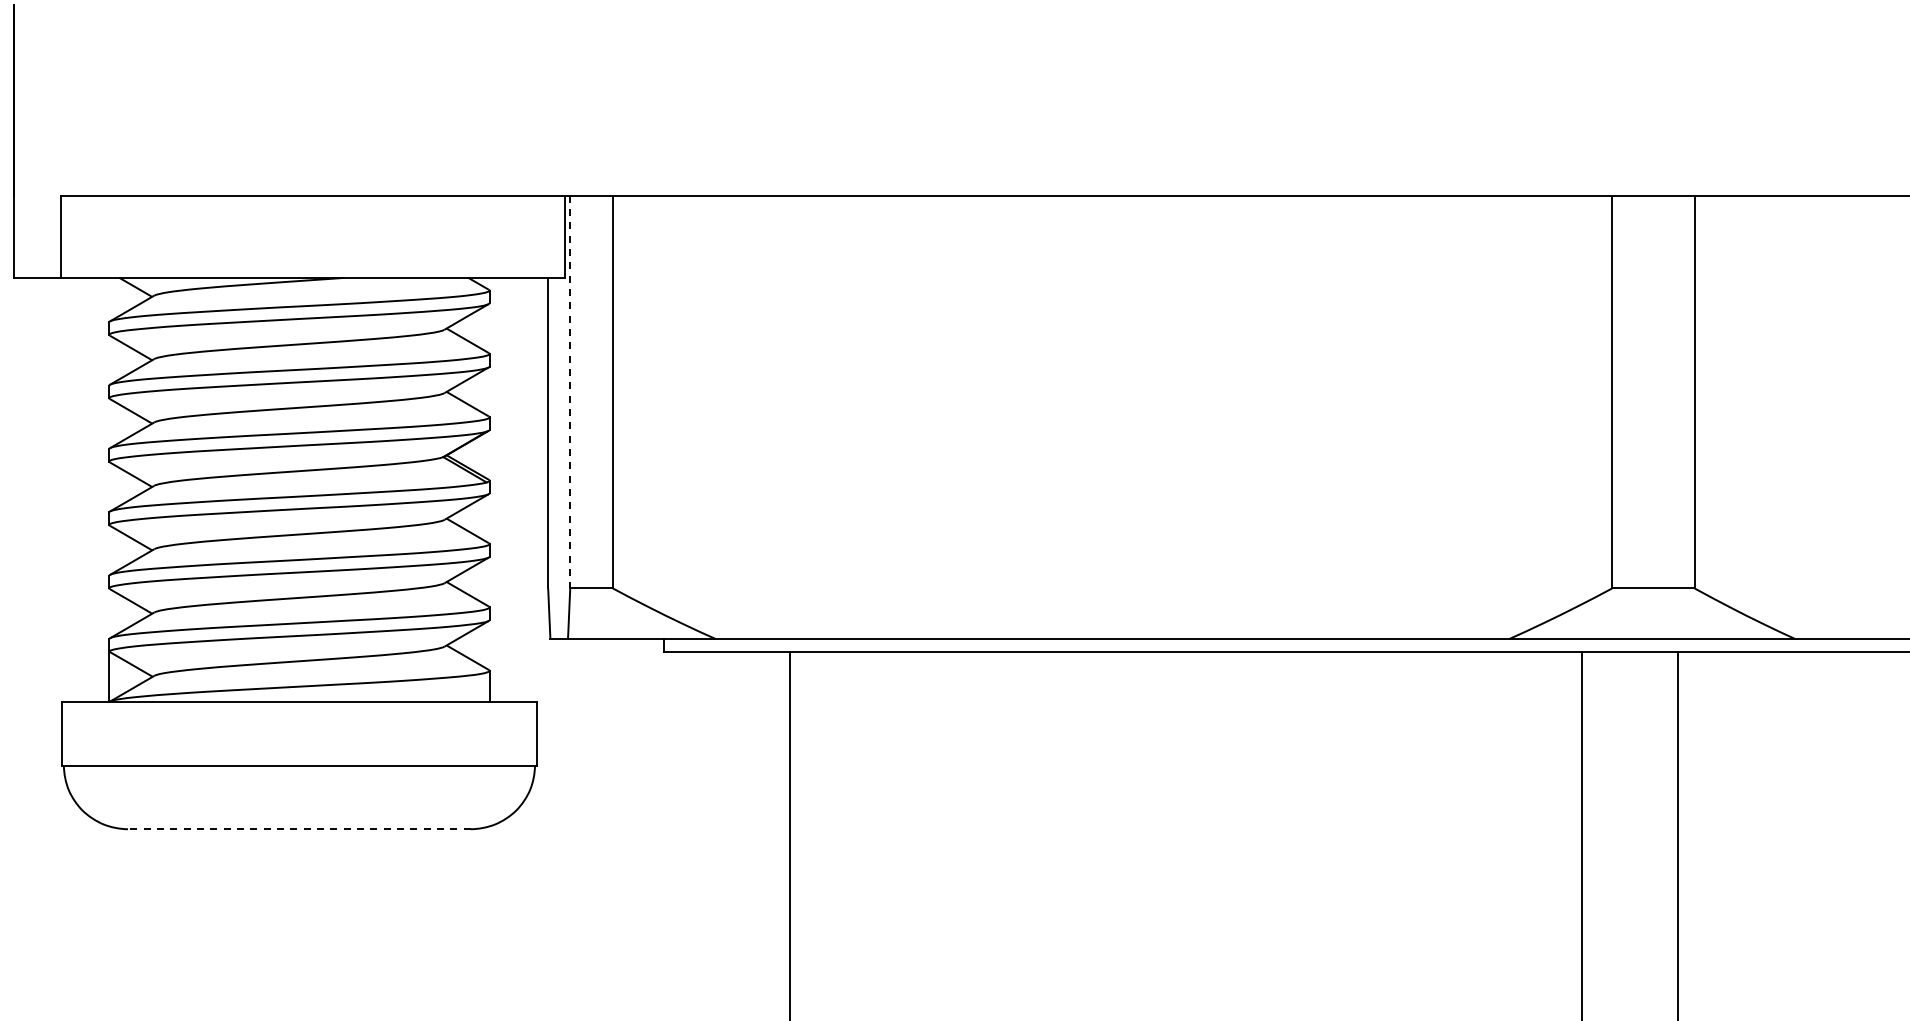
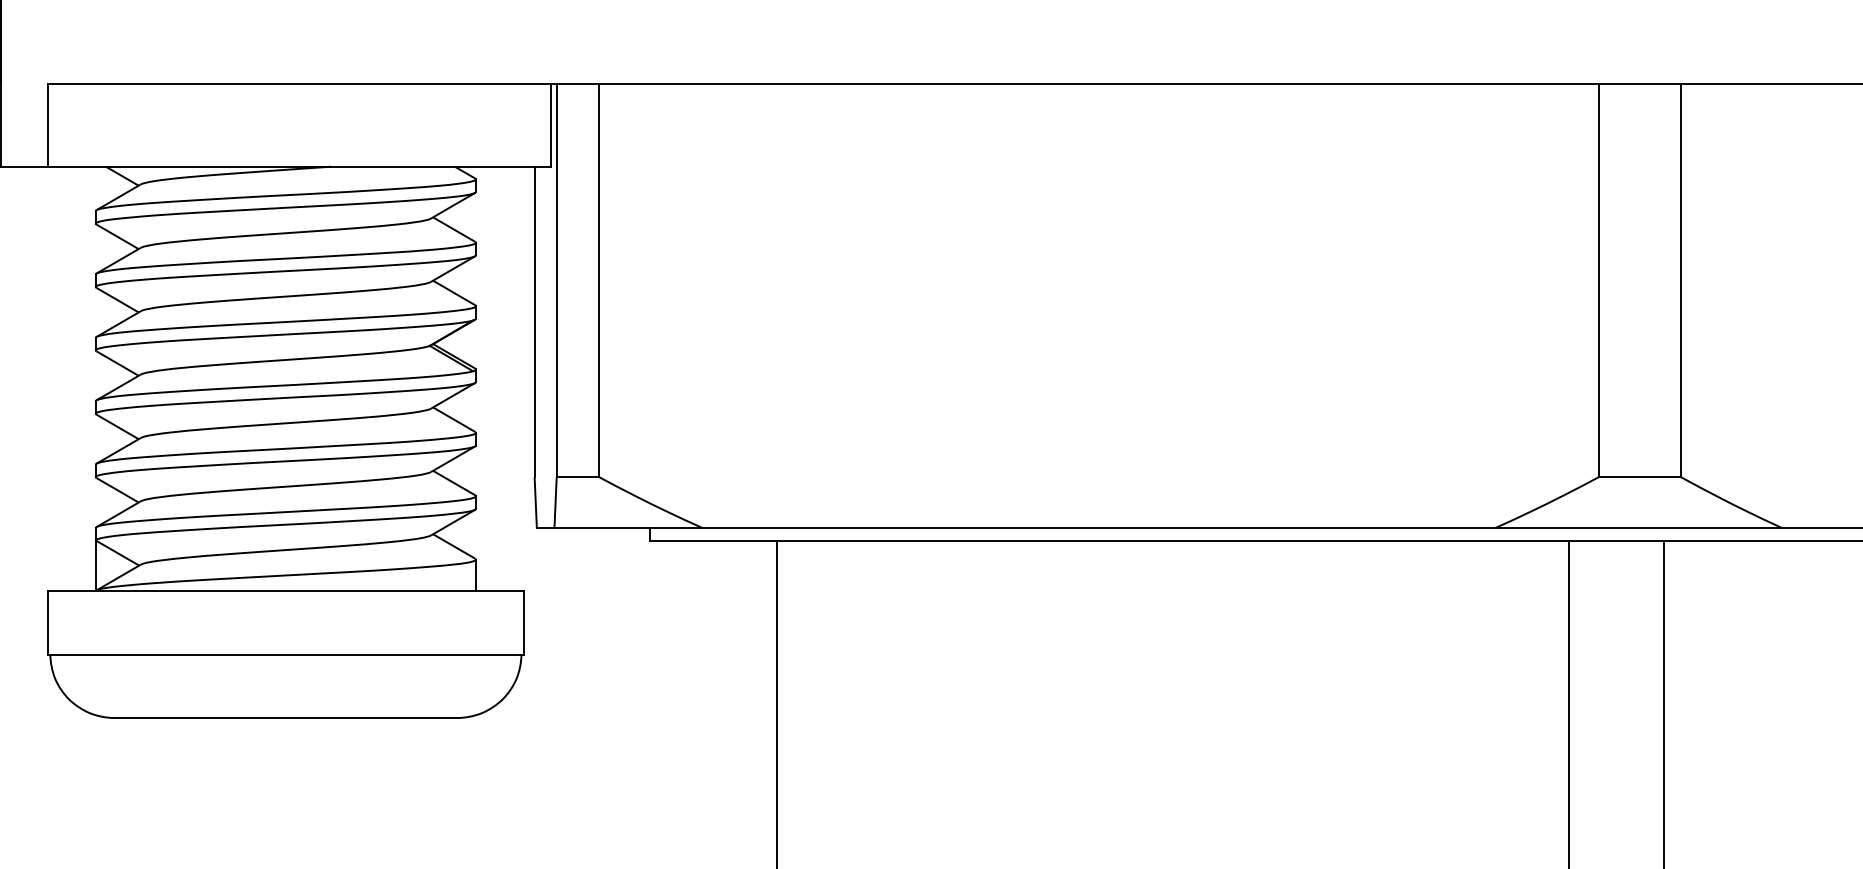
line: (570, 392) -> (556, 281), dashed -> solid
line: (298, 829) -> (284, 718), dashed -> solid

